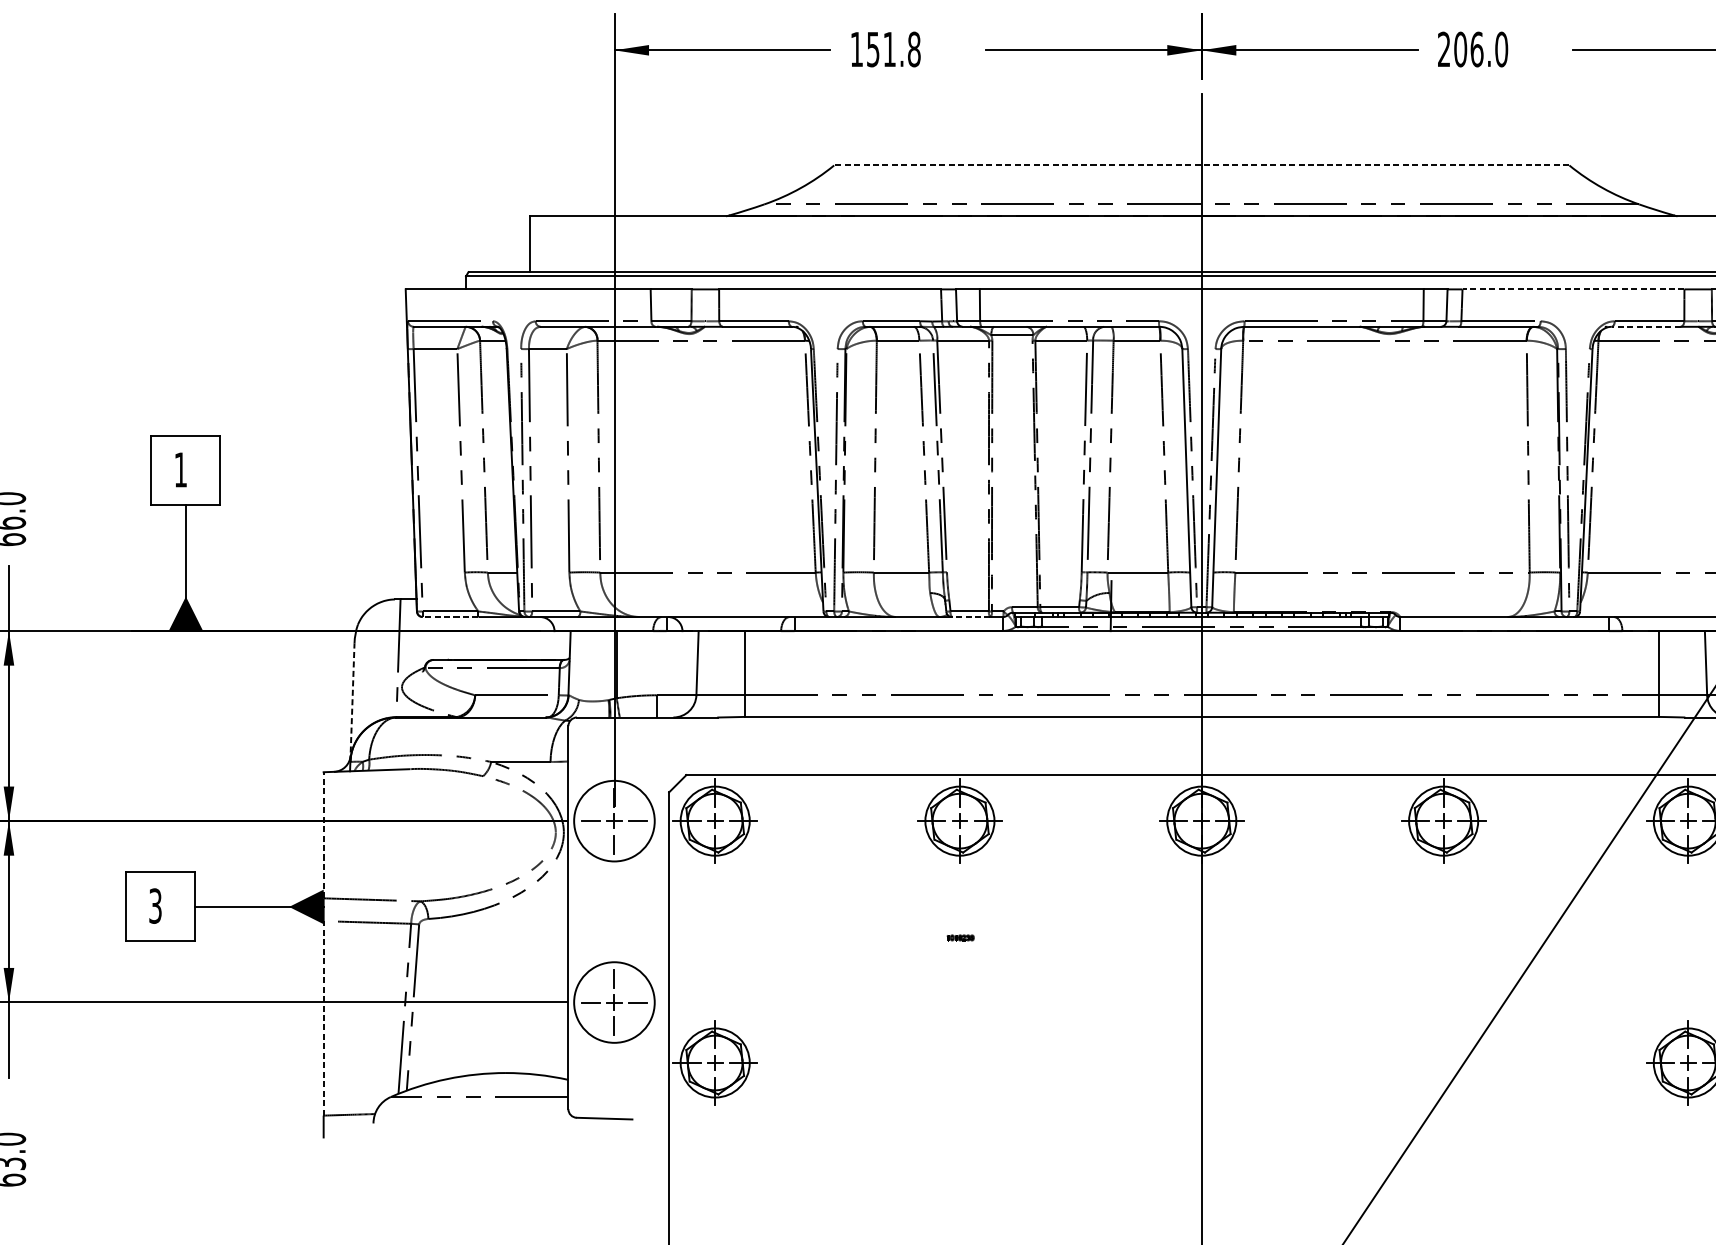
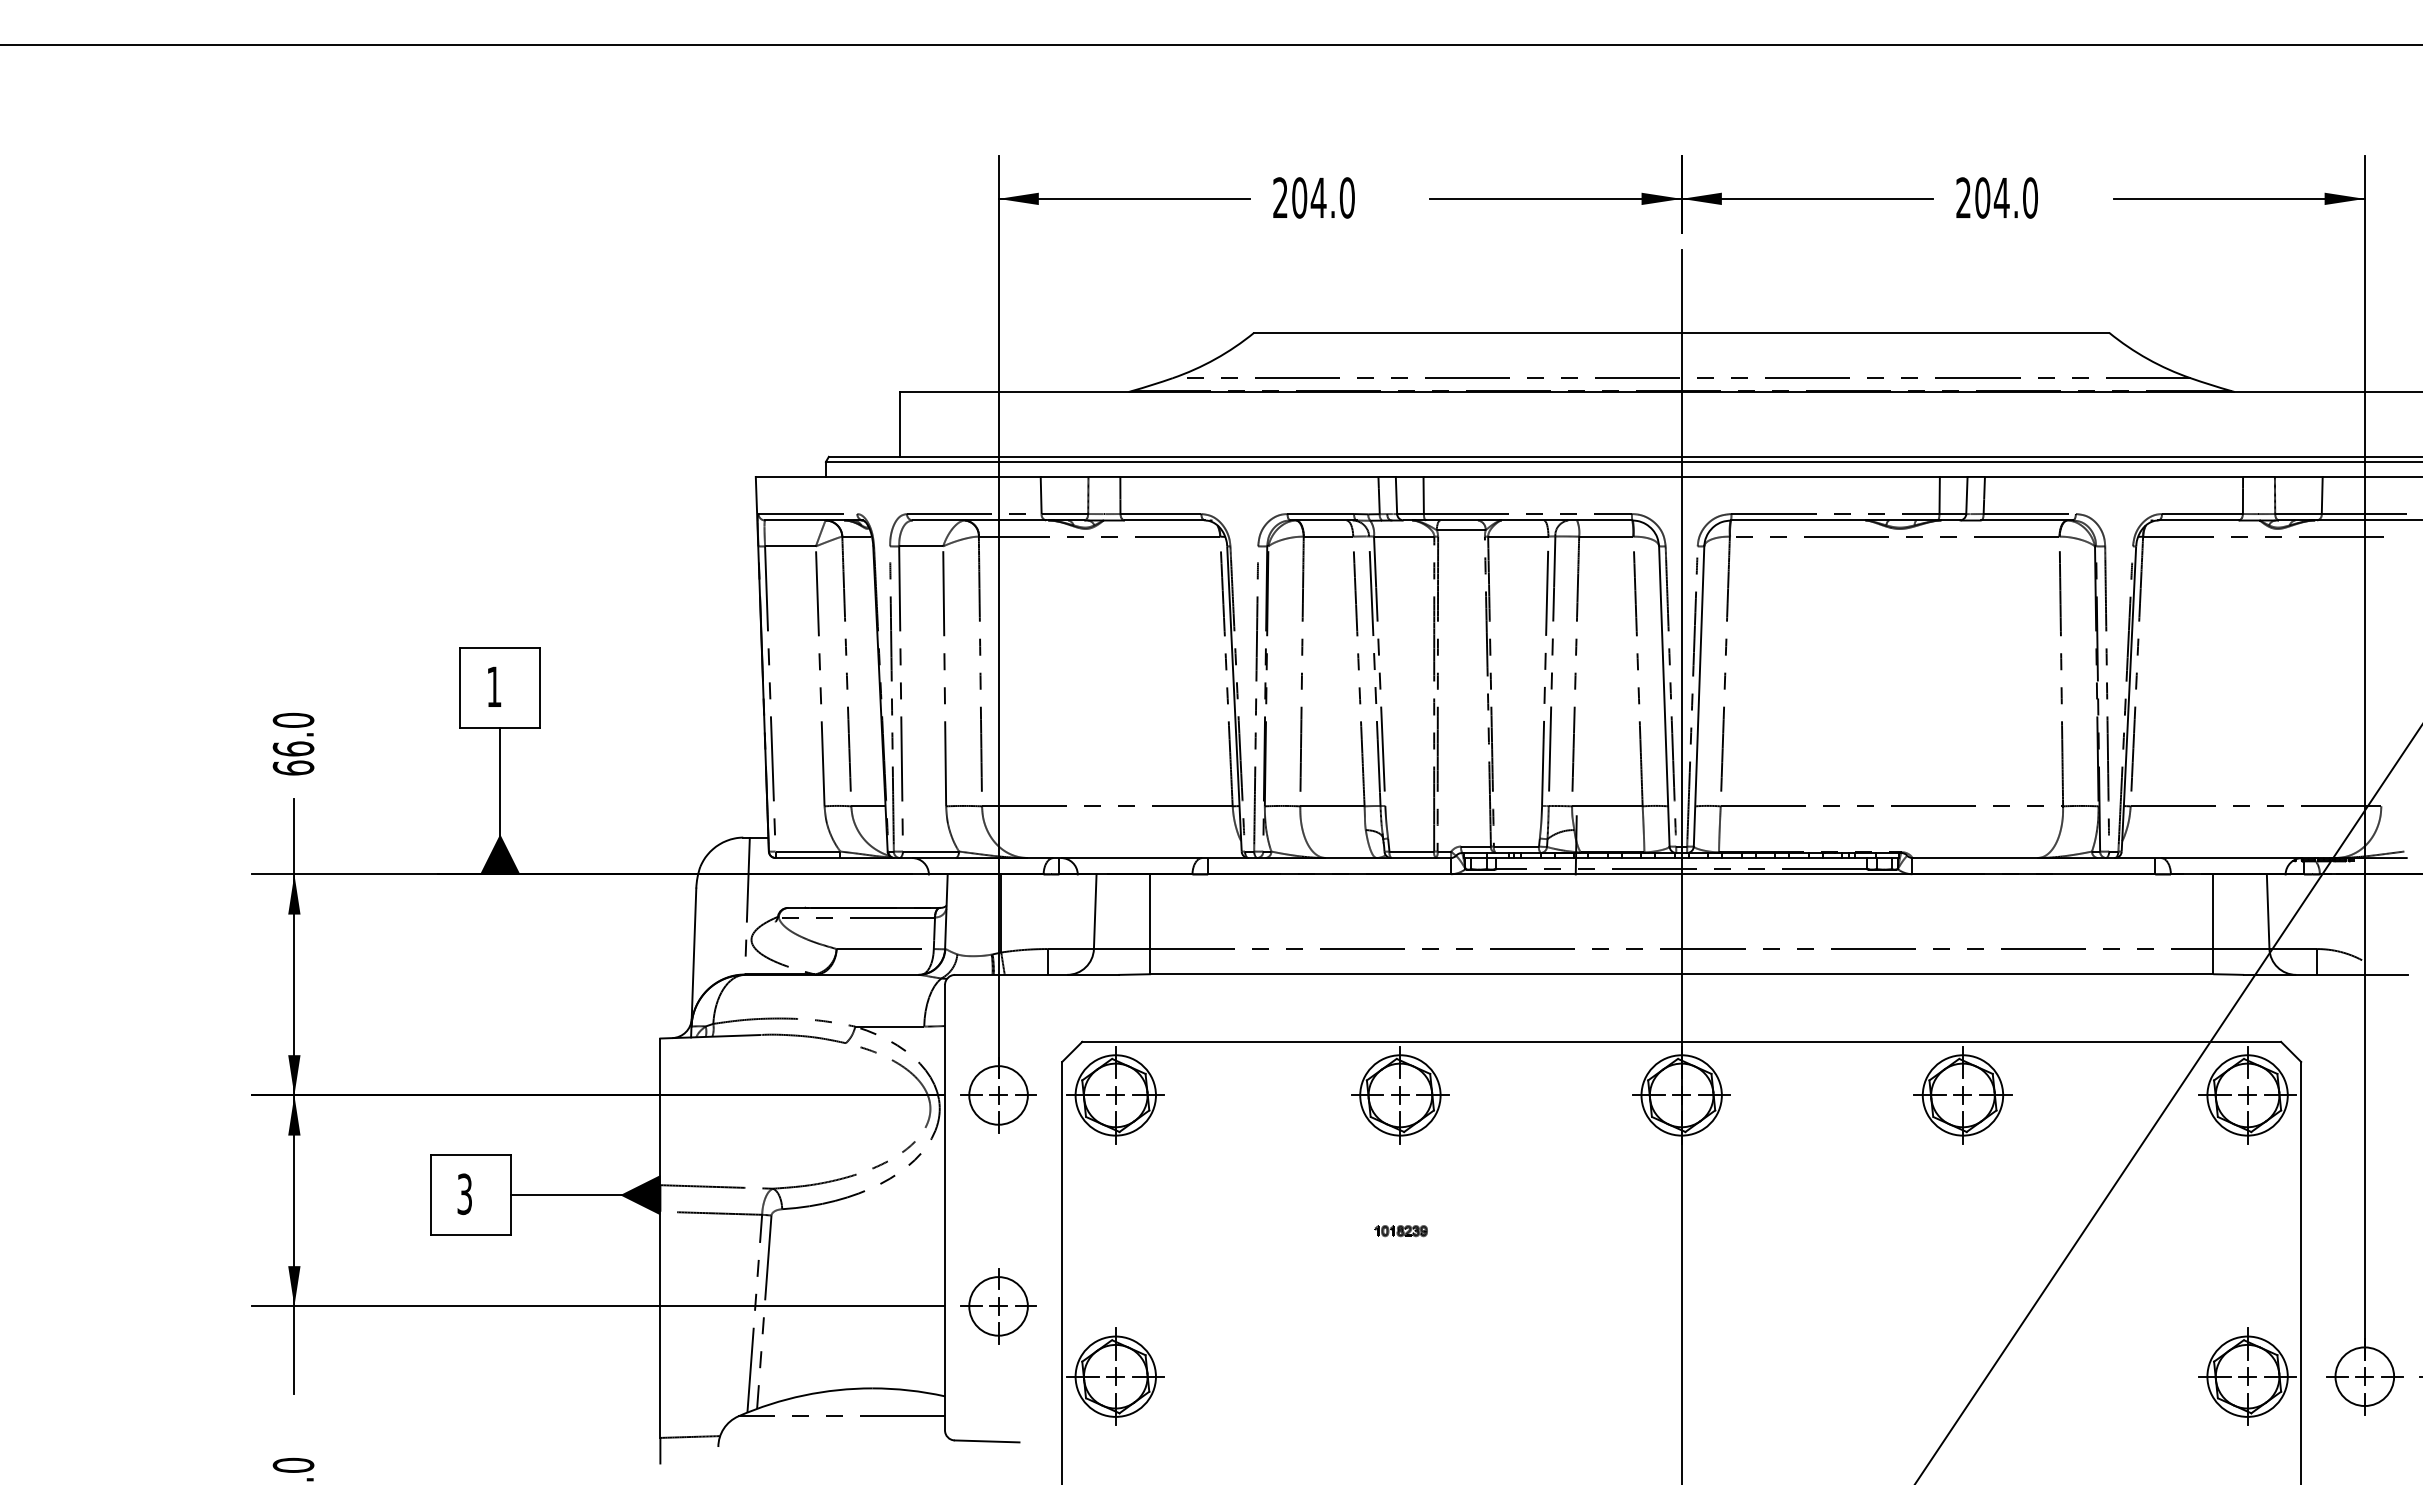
text: (885, 49) -> (1313, 197), 151.8 -> 204.0
text: (1476, 49) -> (2001, 197), 206.0 -> 204.0
line: (1201, 165) -> (1681, 332), dashed -> solid
line: (1573, 288) -> (2113, 476), dashed -> solid
line: (1646, 326) -> (2198, 520), dashed -> solid
line: (450, 617) -> (807, 858), dashed -> solid
line: (971, 617) -> (1413, 858), dashed -> solid
line: (352, 702) -> (693, 957), dashed -> solid
circle: (614, 821) -> (998, 1095), size x0.62
line: (323, 834) -> (660, 1111), dashed -> solid
part: (960, 938) -> (1400, 1231), size x1.67
circle: (614, 1002) -> (998, 1306), size x0.62
line: (323, 1018) -> (660, 1324), dashed -> solid

